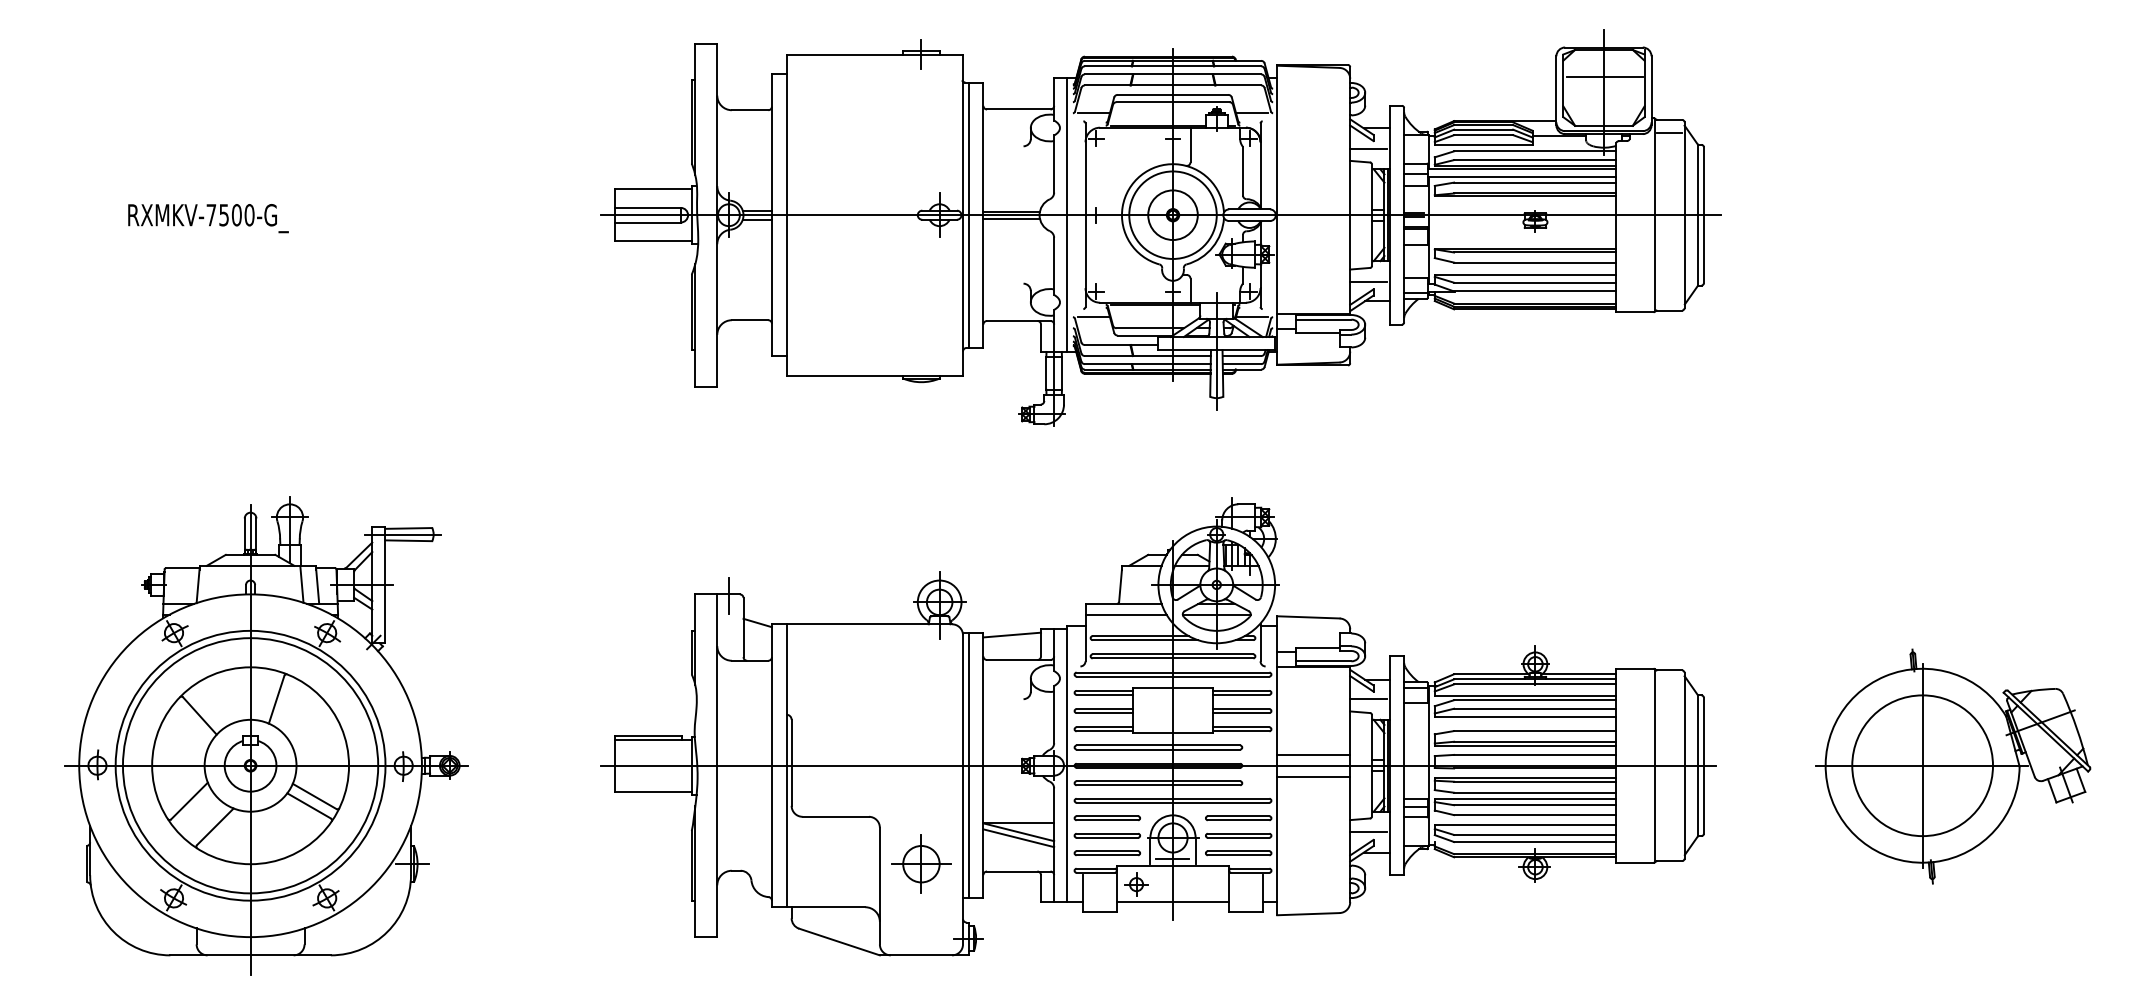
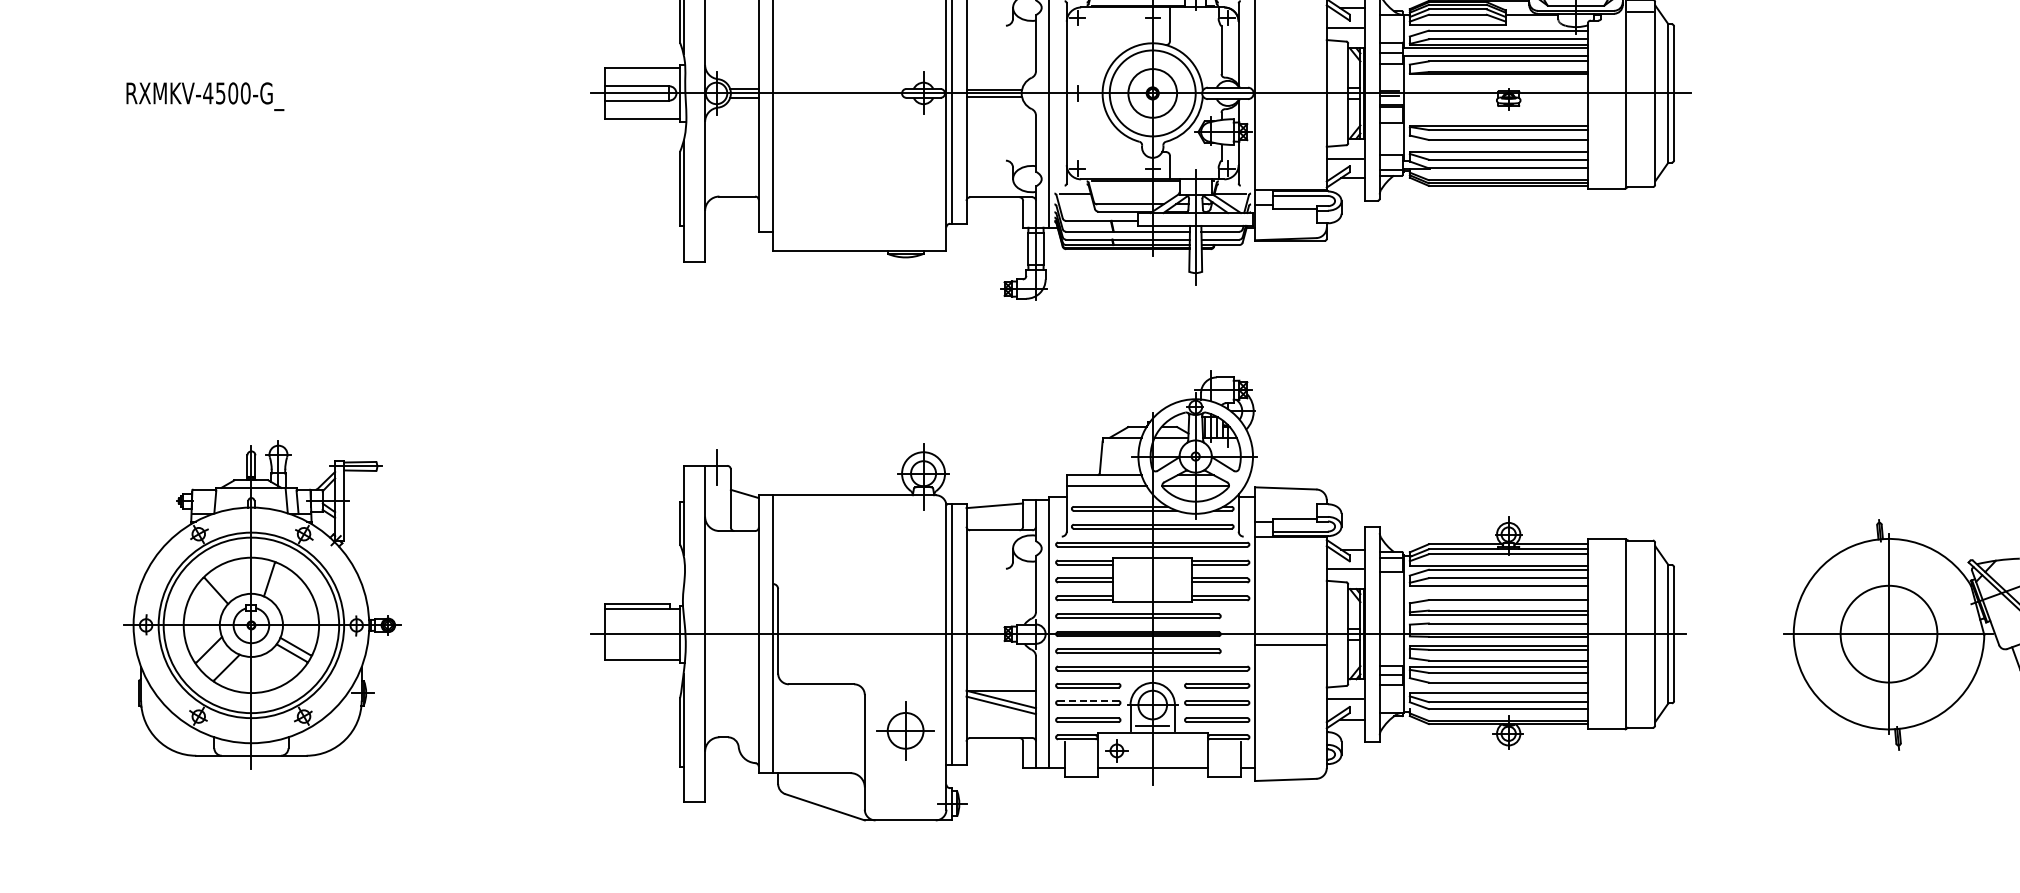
text: (211, 215) -> (208, 93), RXMKV-7500-G_ -> RXMKV-4500-G_
part: (266, 735) -> (262, 604), size x0.7
line: (1313, 754) -> (1290, 623), removed
circle: (1922, 765) -> (1888, 633), size x0.7
line: (1107, 833) -> (1088, 700), solid -> dashed

